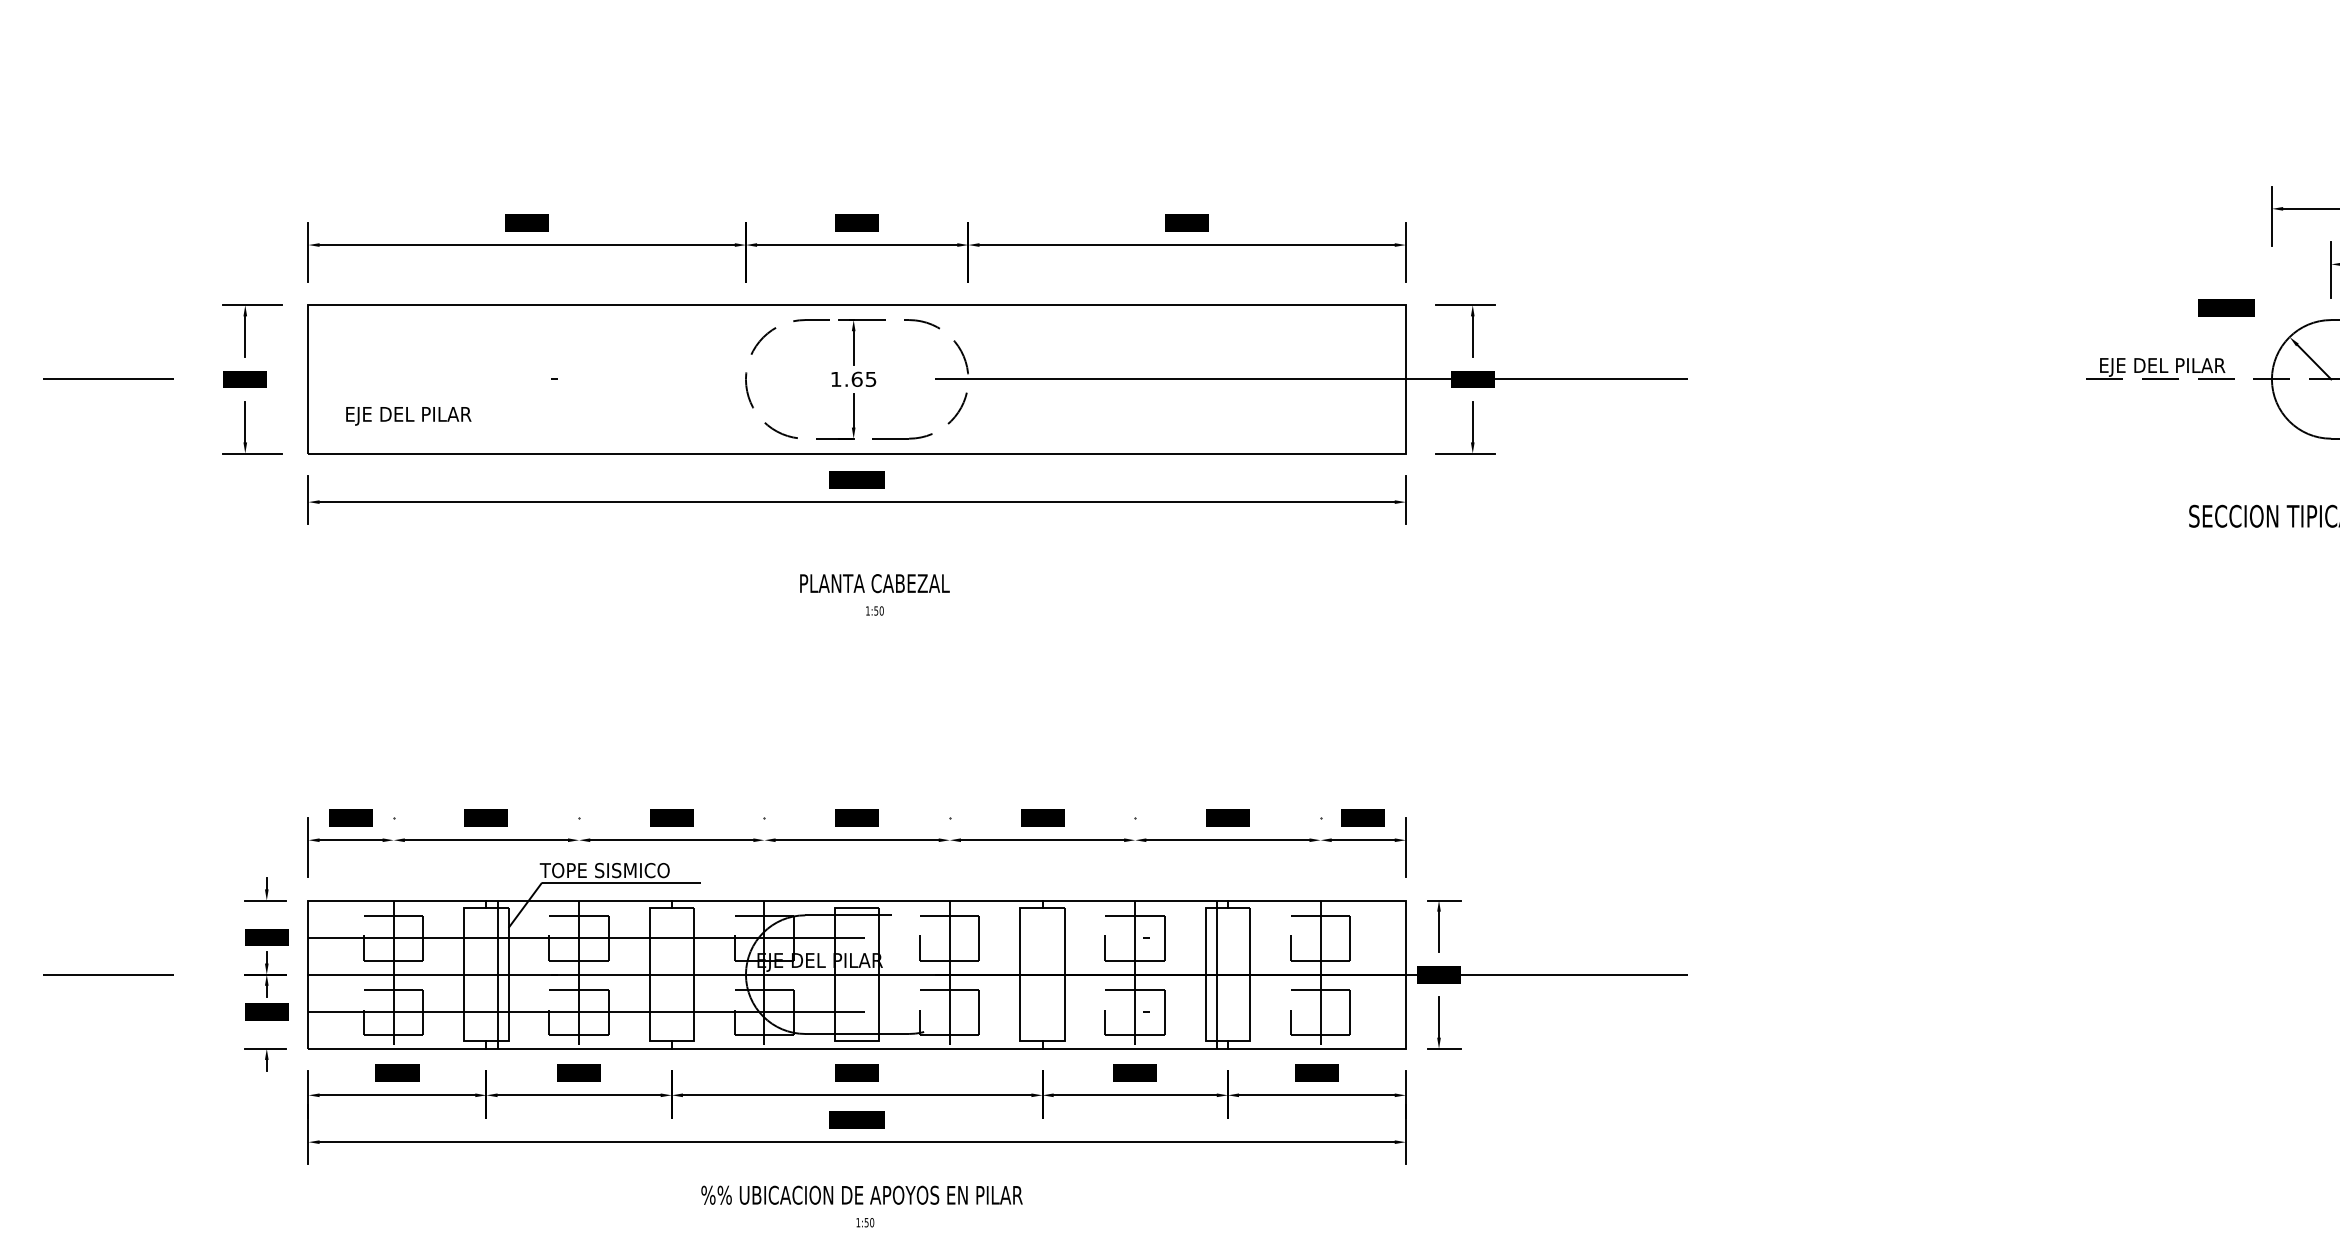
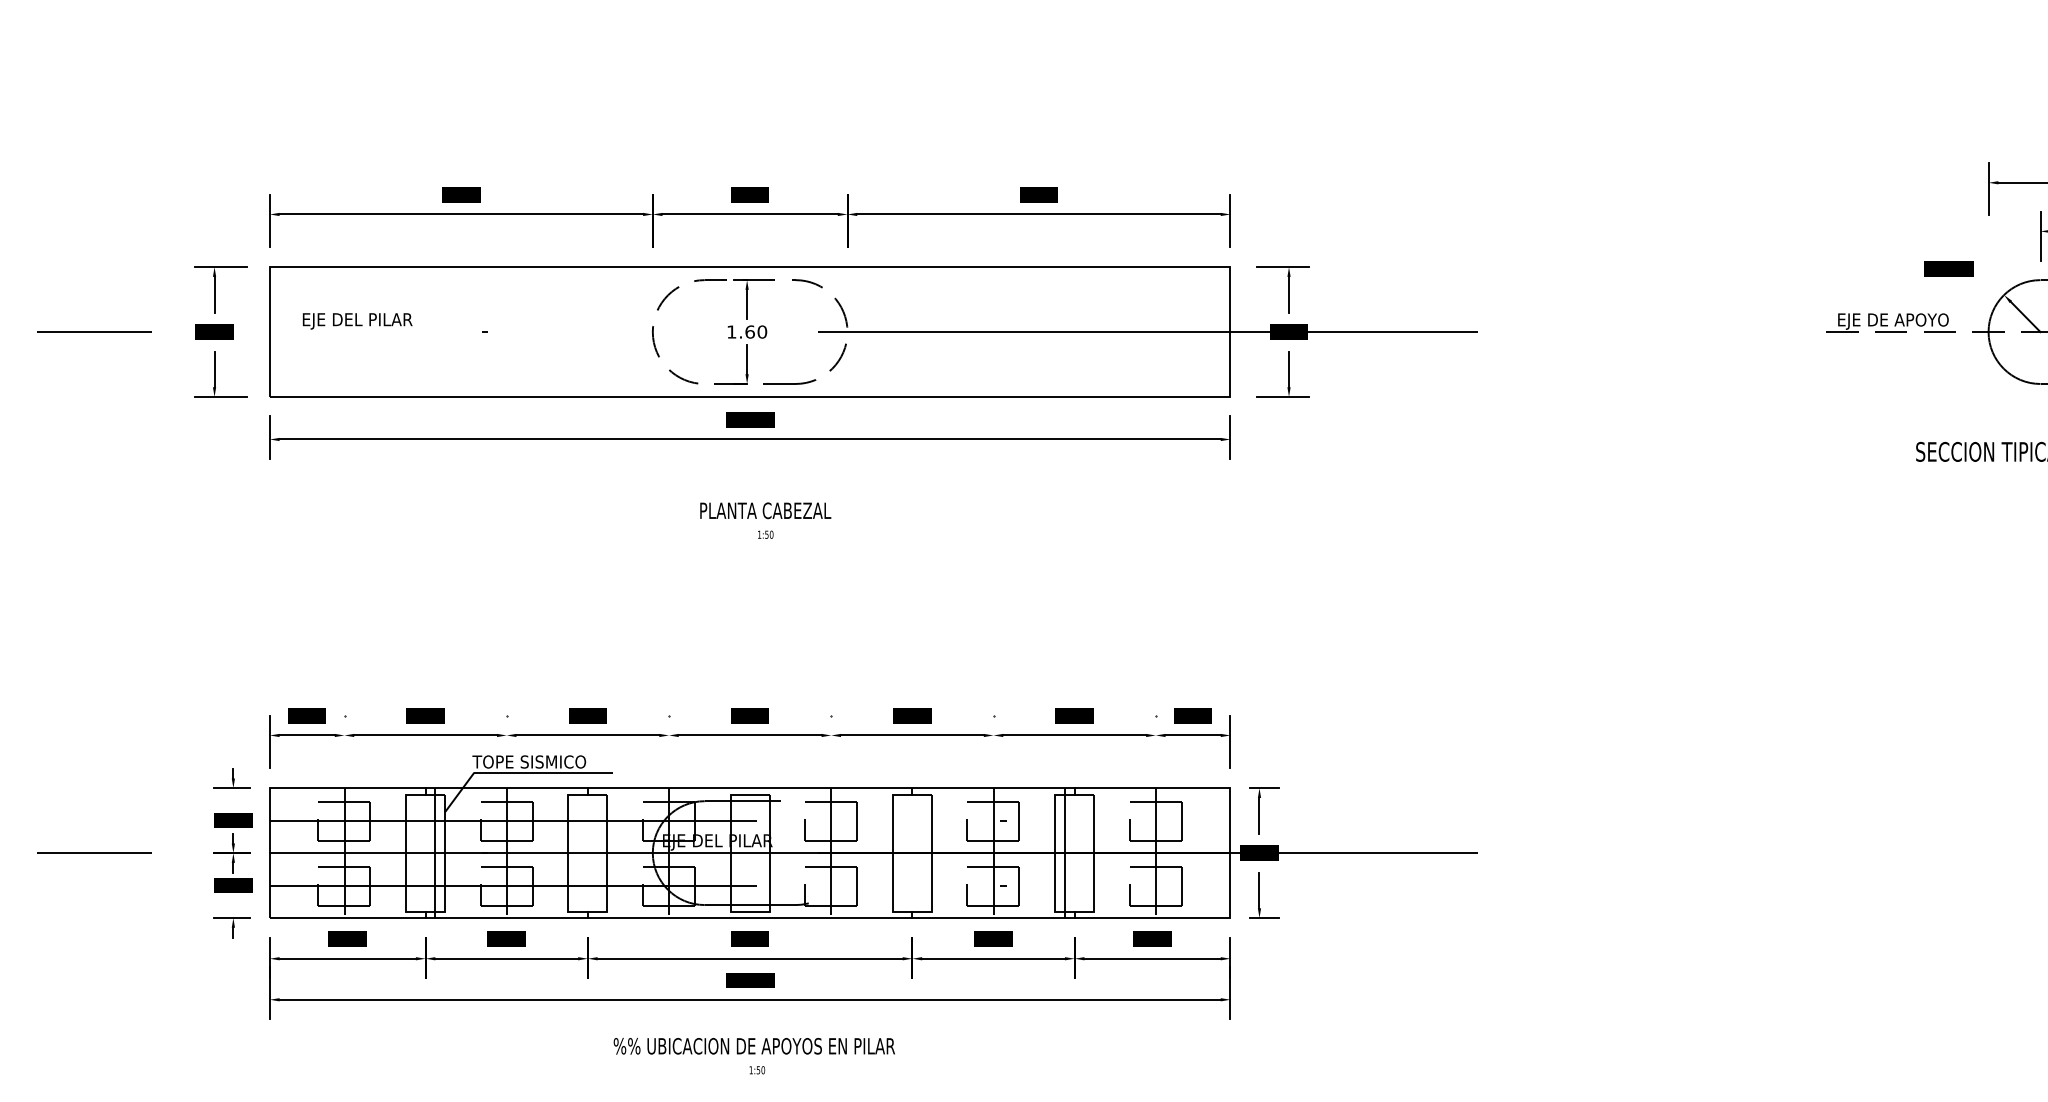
text: (2193, 365) -> (1919, 319), EJE DEL PILAR -> EJE DE APOYO
text: (871, 378) -> (762, 331), 1.65 -> 1.60
text: (408, 416) -> (357, 321), moved

